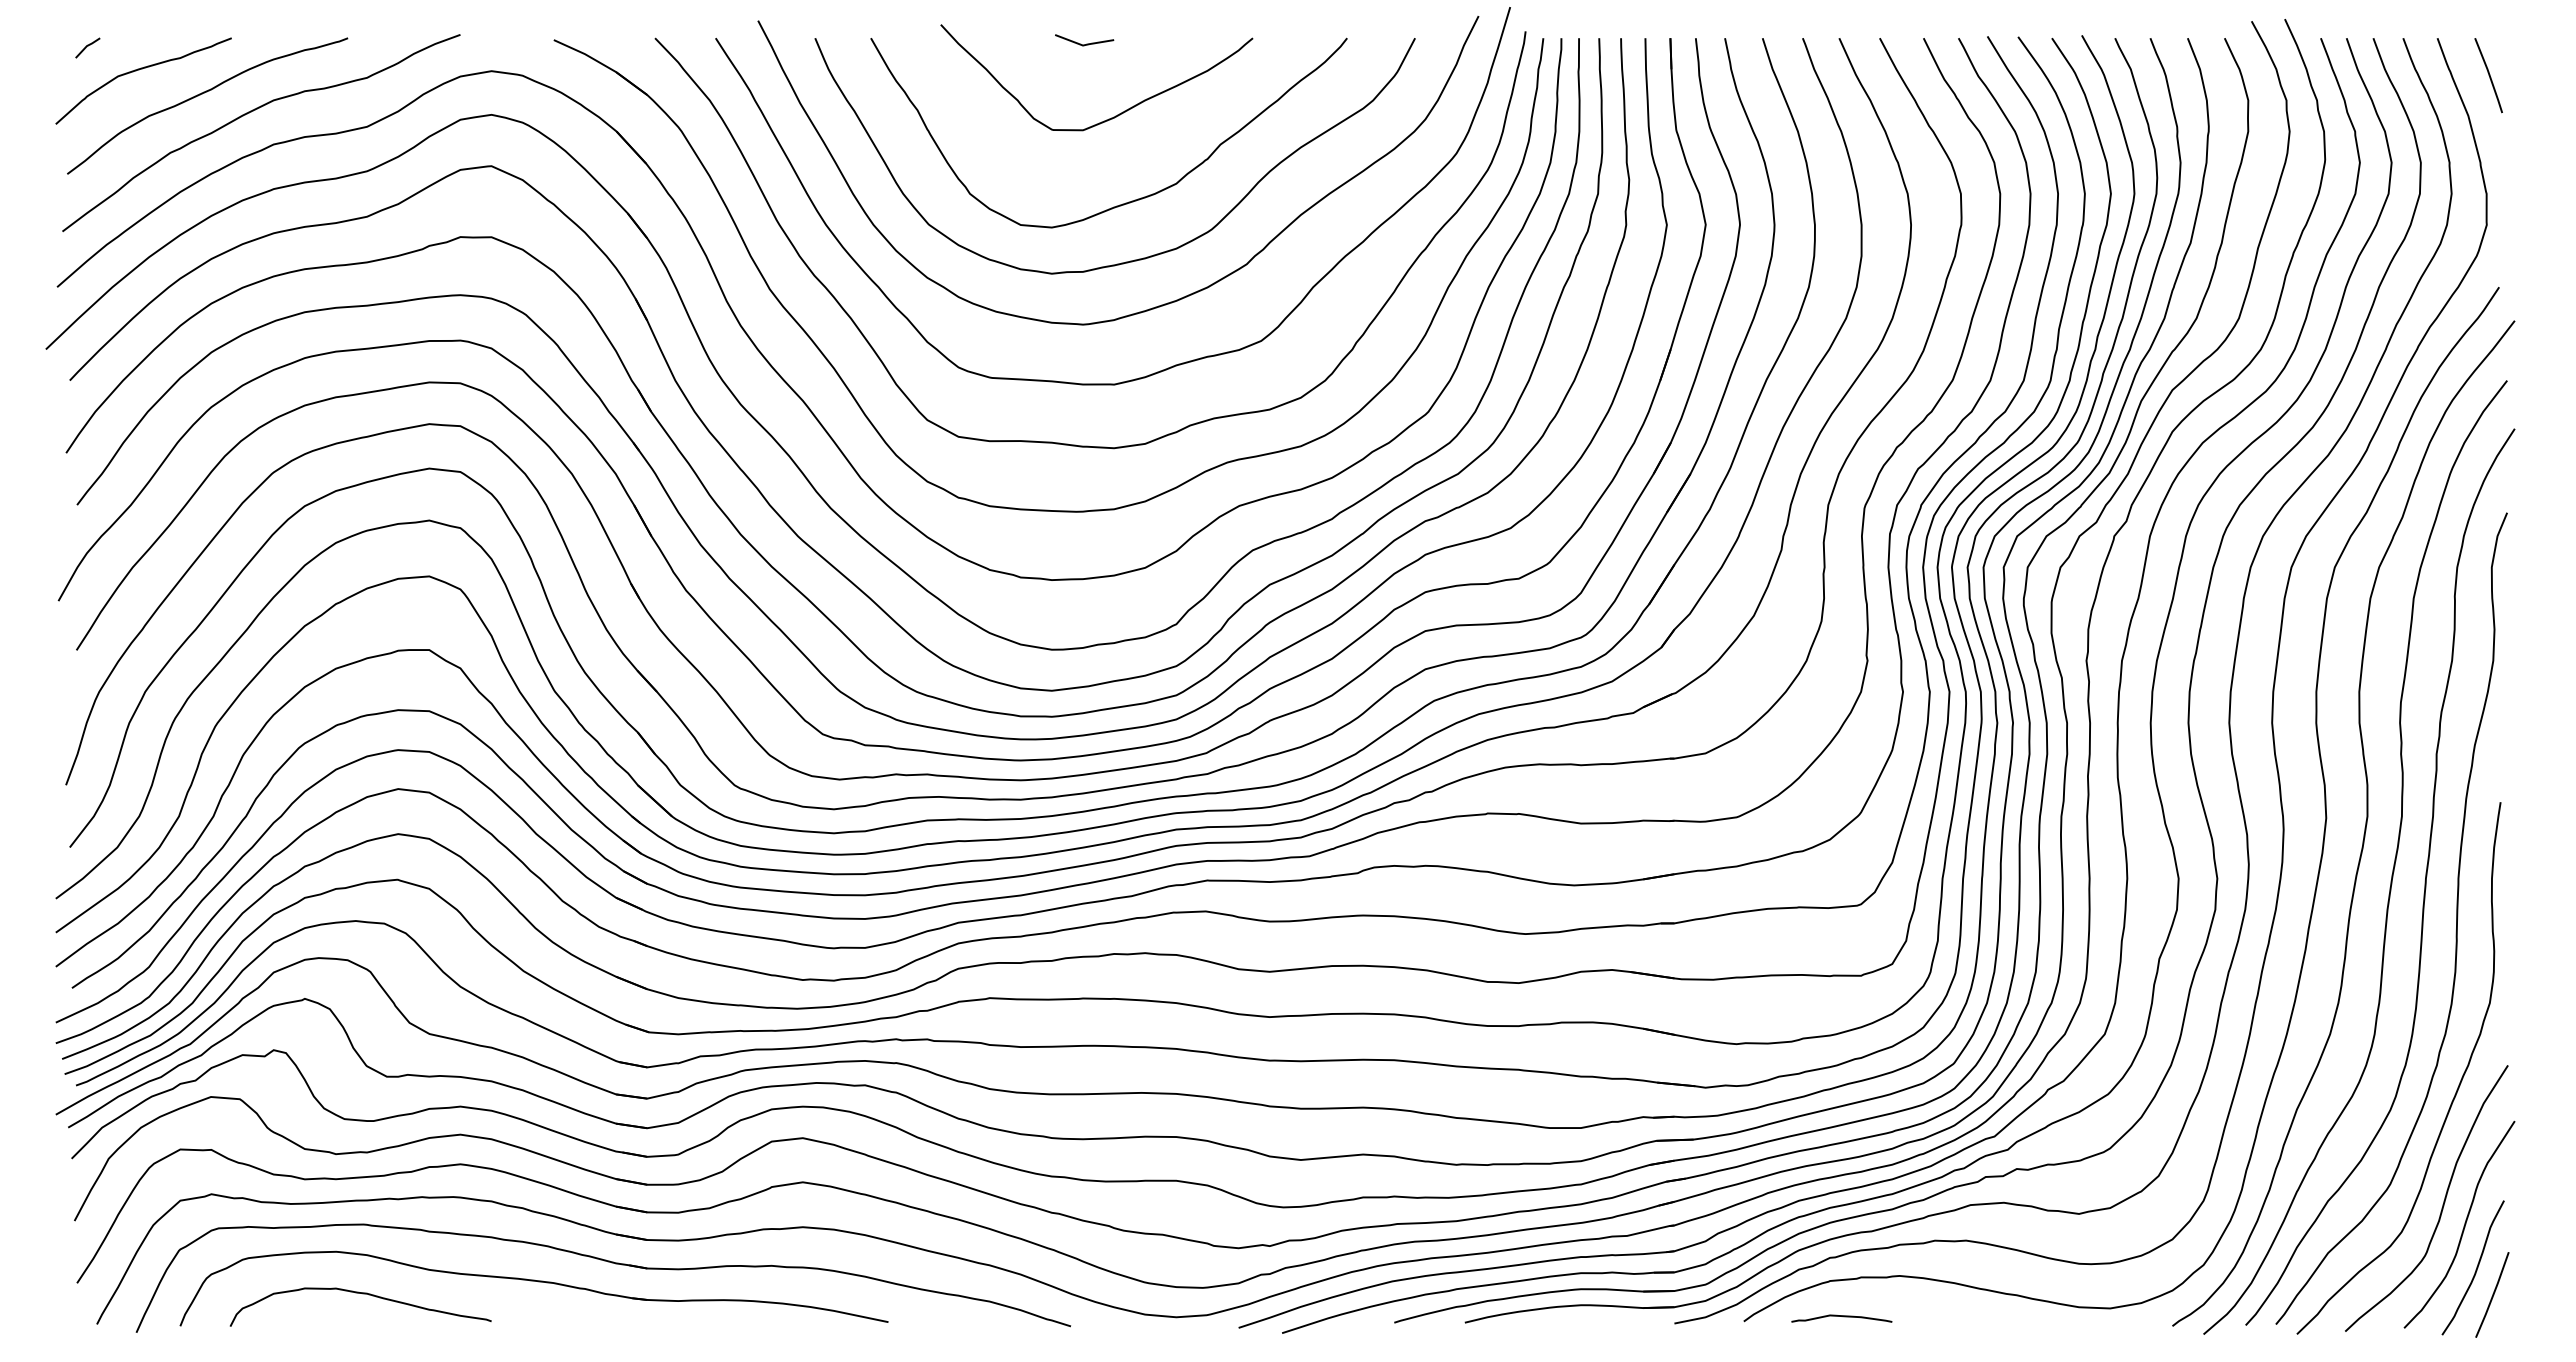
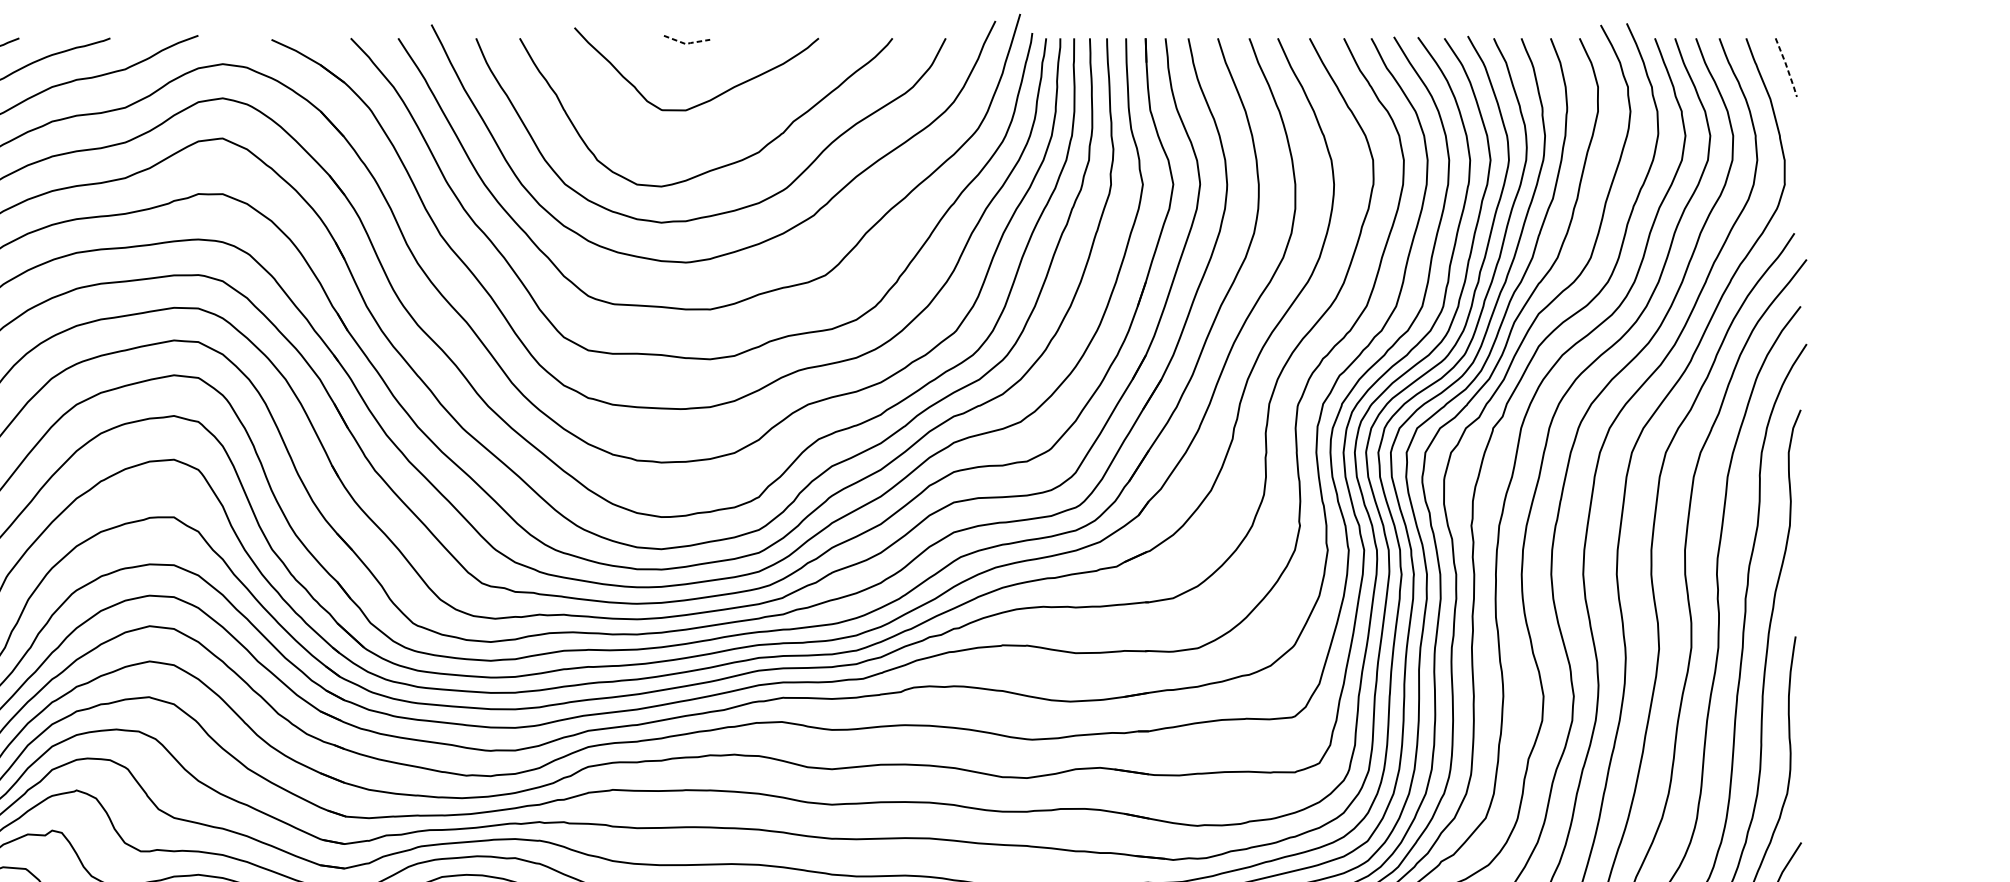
line: (1084, 45) -> (686, 44), solid -> dashed
line: (2489, 75) -> (1786, 67), solid -> dashed

